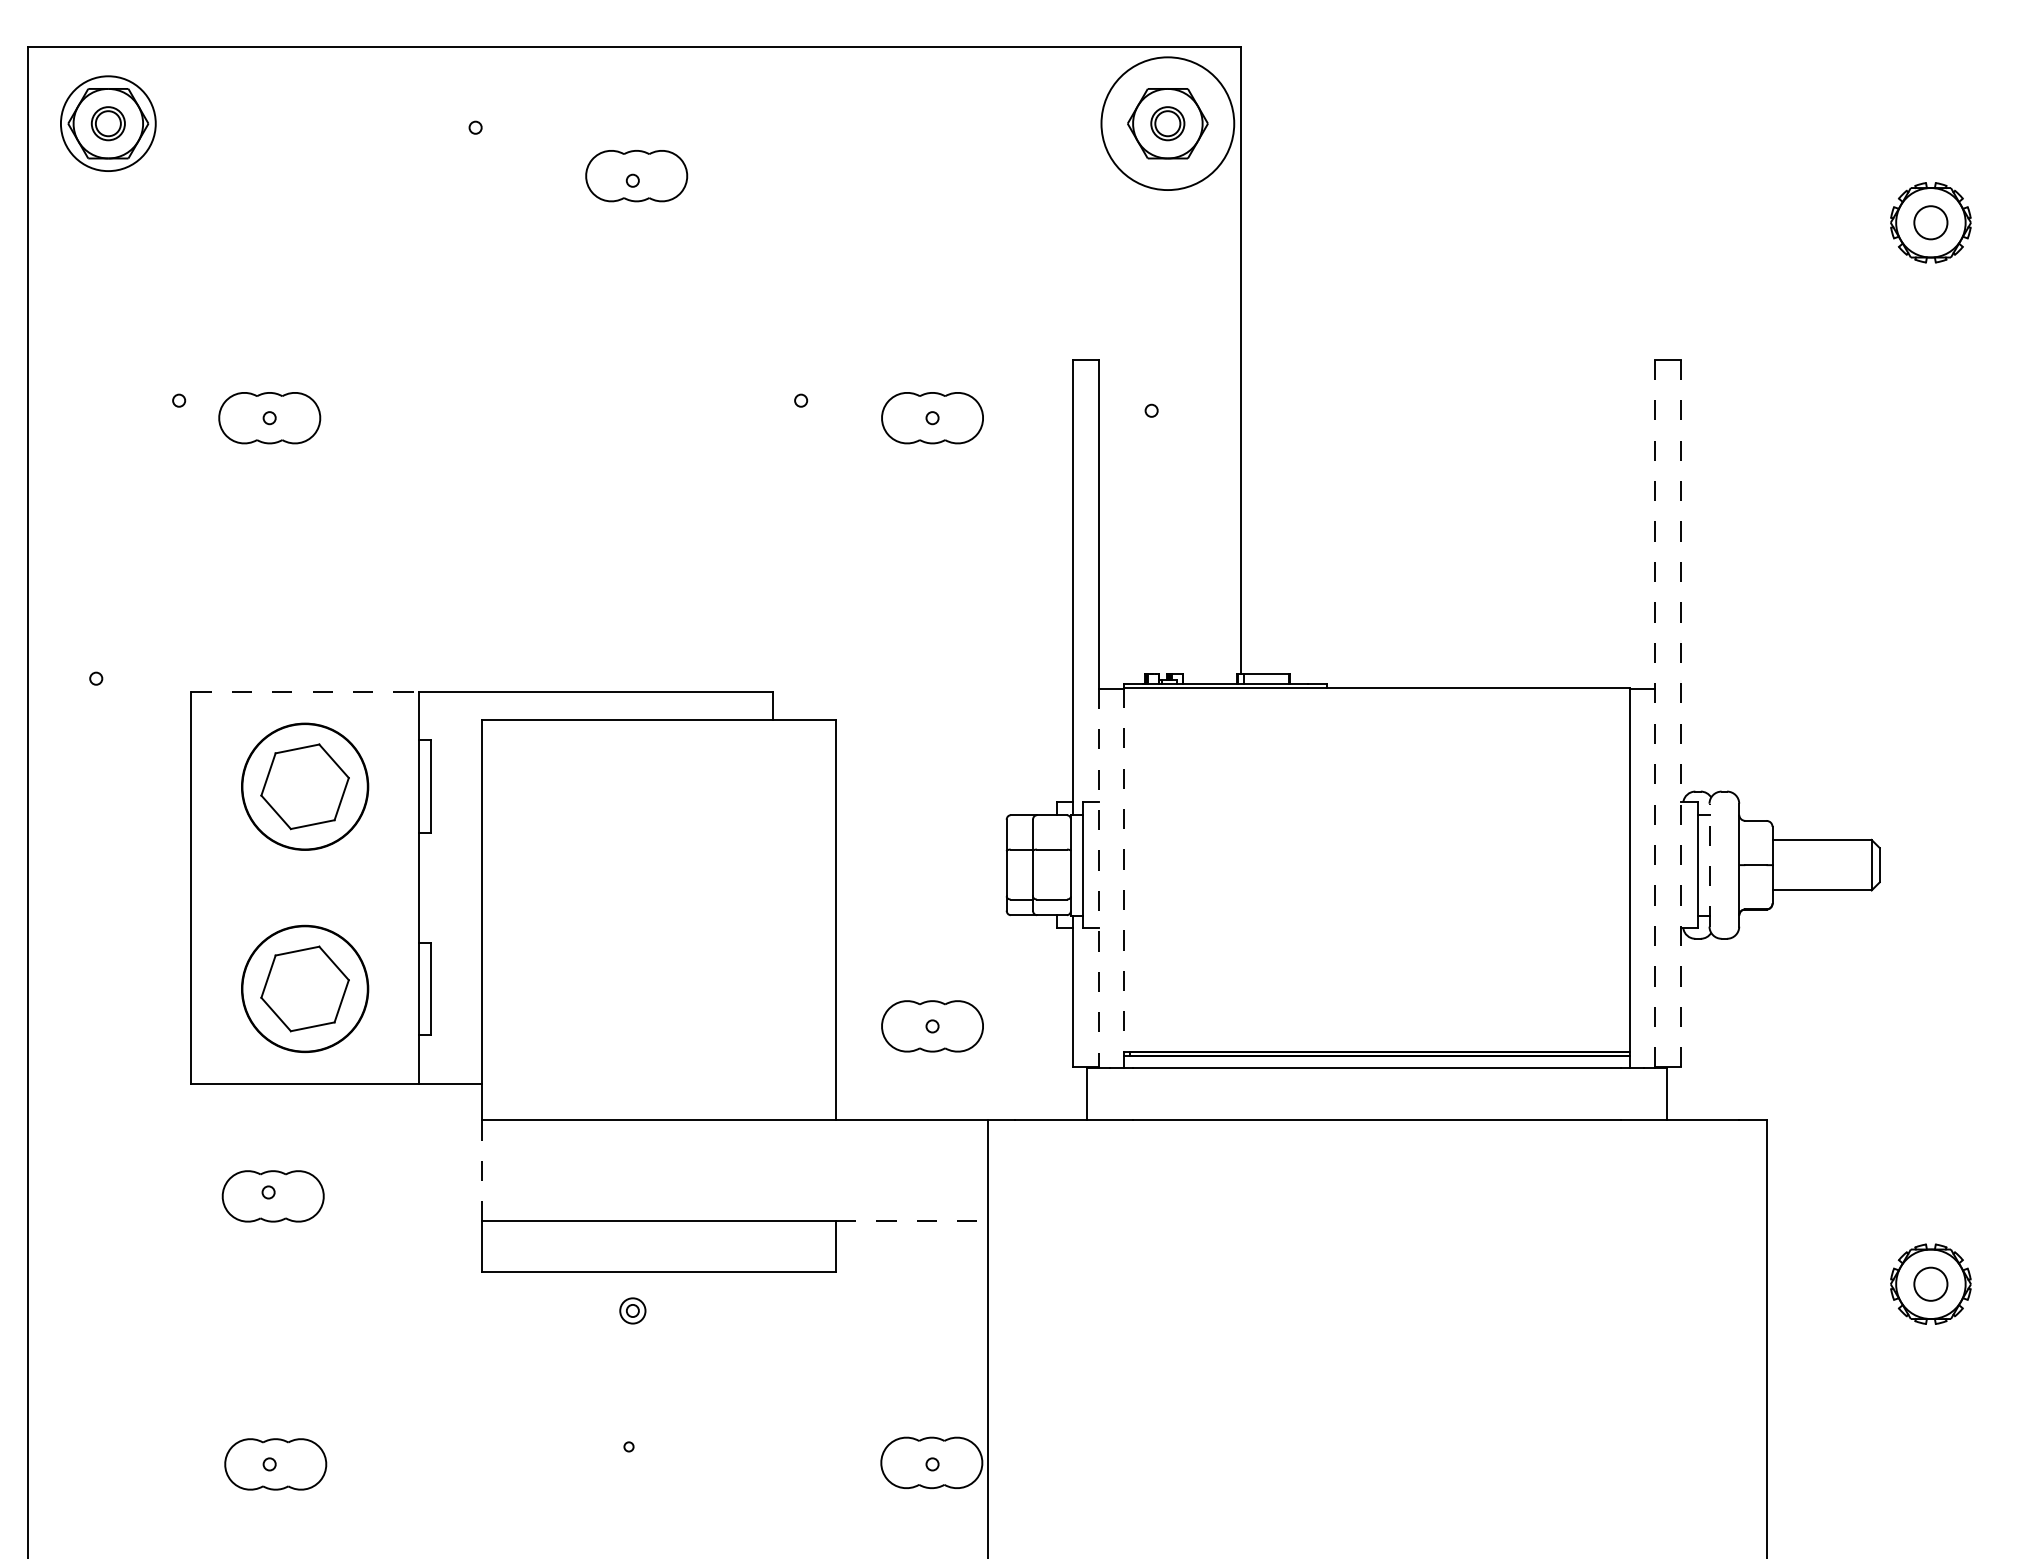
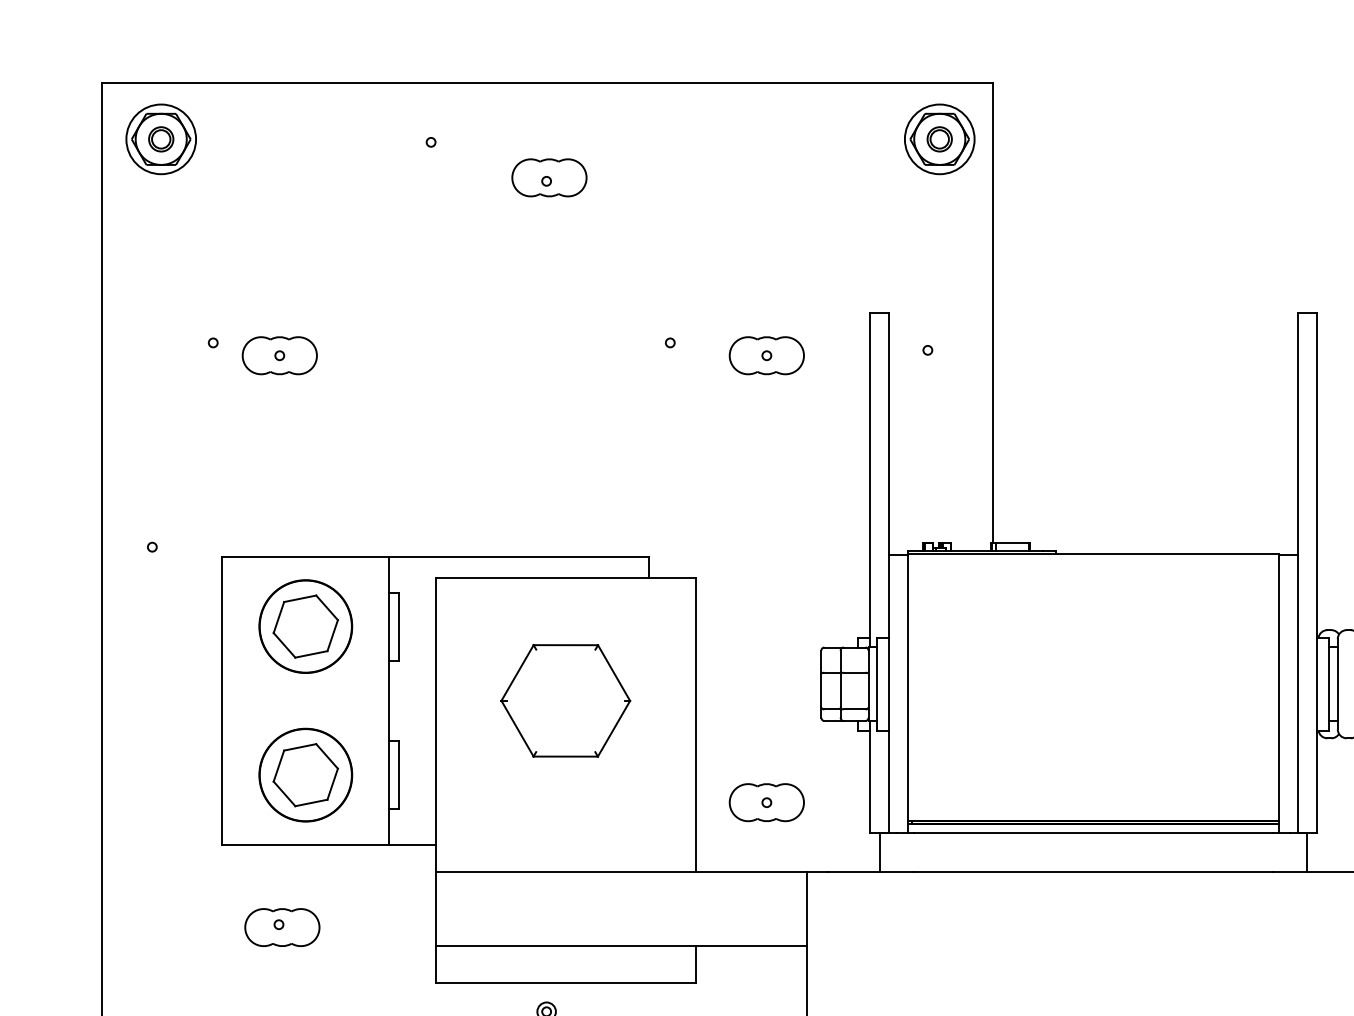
circle: (1167, 123) -> (939, 139), size x0.71
line: (305, 691) -> (306, 556), dashed -> solid
line: (1655, 713) -> (1298, 572), dashed -> solid
line: (1681, 713) -> (1317, 572), dashed -> solid
line: (1709, 864) -> (1337, 683), dashed -> solid
line: (1124, 869) -> (907, 687), dashed -> solid
line: (1099, 878) -> (889, 693), dashed -> solid
part: (658, 887) -> (565, 700), added
line: (482, 1170) -> (436, 908), dashed -> solid
line: (911, 1221) -> (751, 946), dashed -> solid

